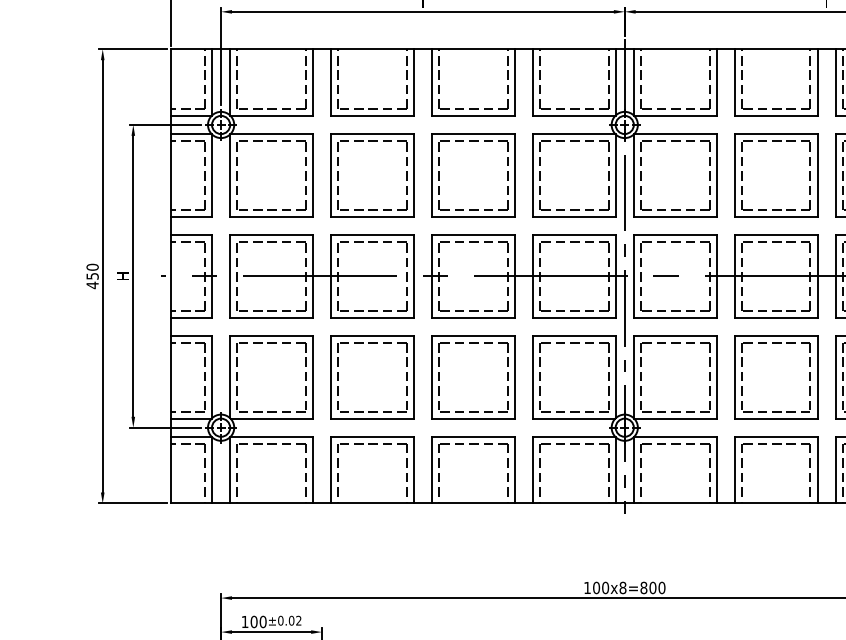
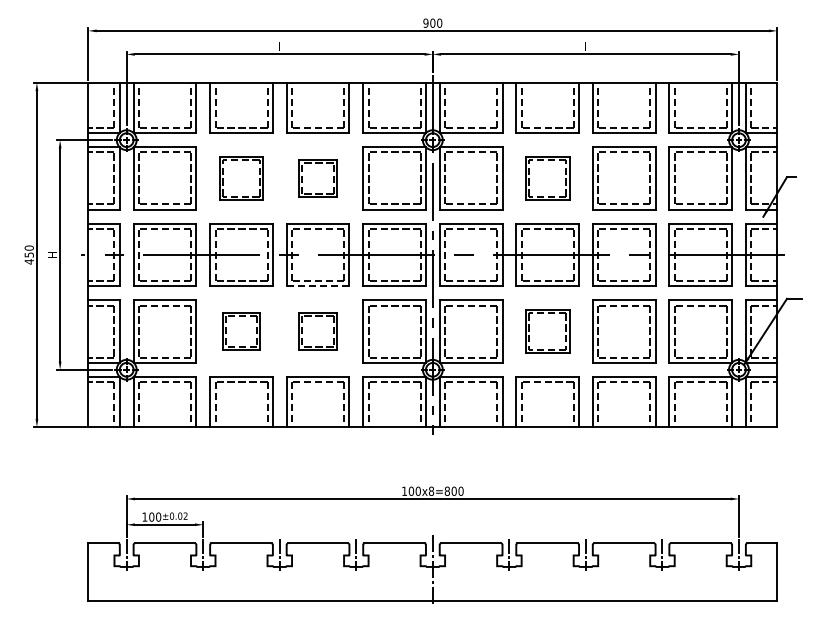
part: (372, 175) -> (241, 178), size x0.7
part: (472, 175) -> (317, 178), size x0.6
part: (775, 175) -> (547, 178), size x0.7
line: (473, 317) -> (318, 286), solid -> dashed
part: (372, 377) -> (241, 331), size x0.6
part: (472, 377) -> (317, 331), size x0.6
part: (775, 377) -> (547, 331), size x0.7

